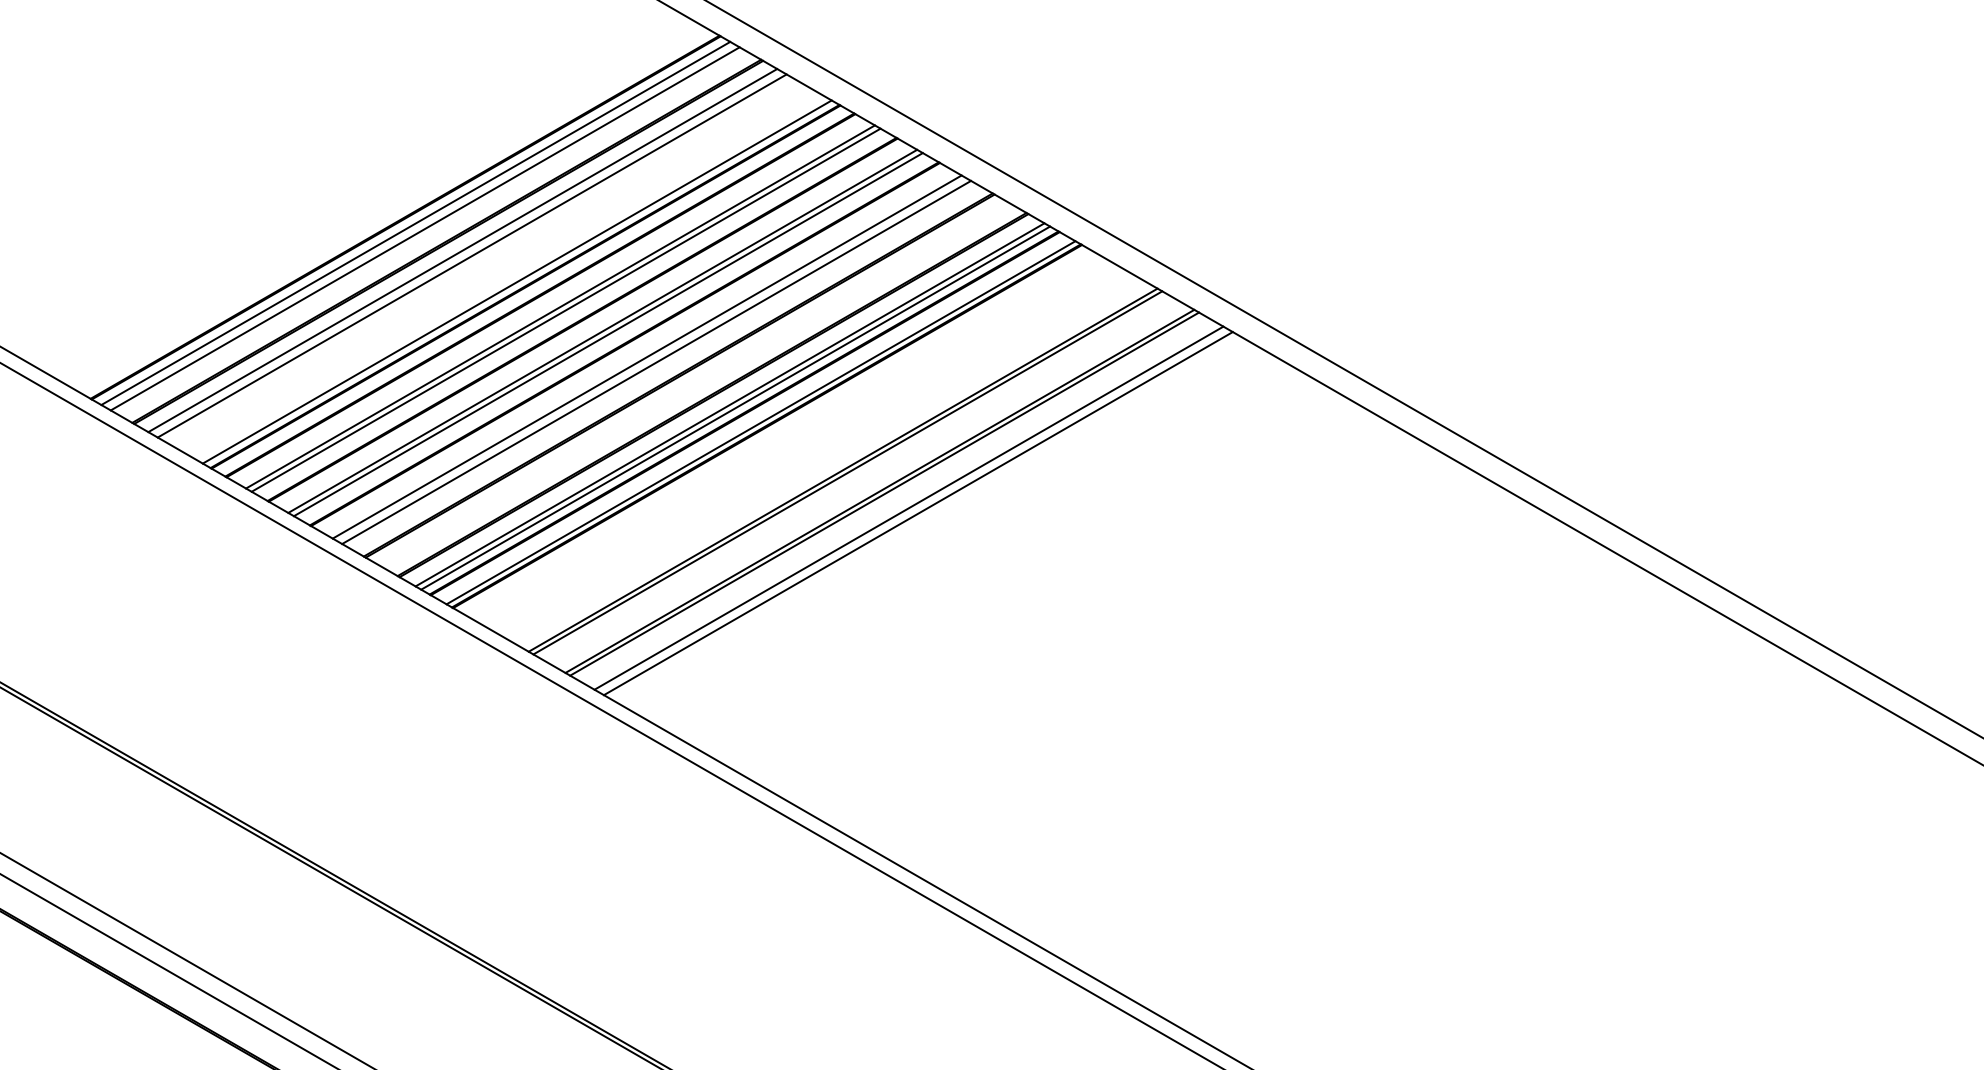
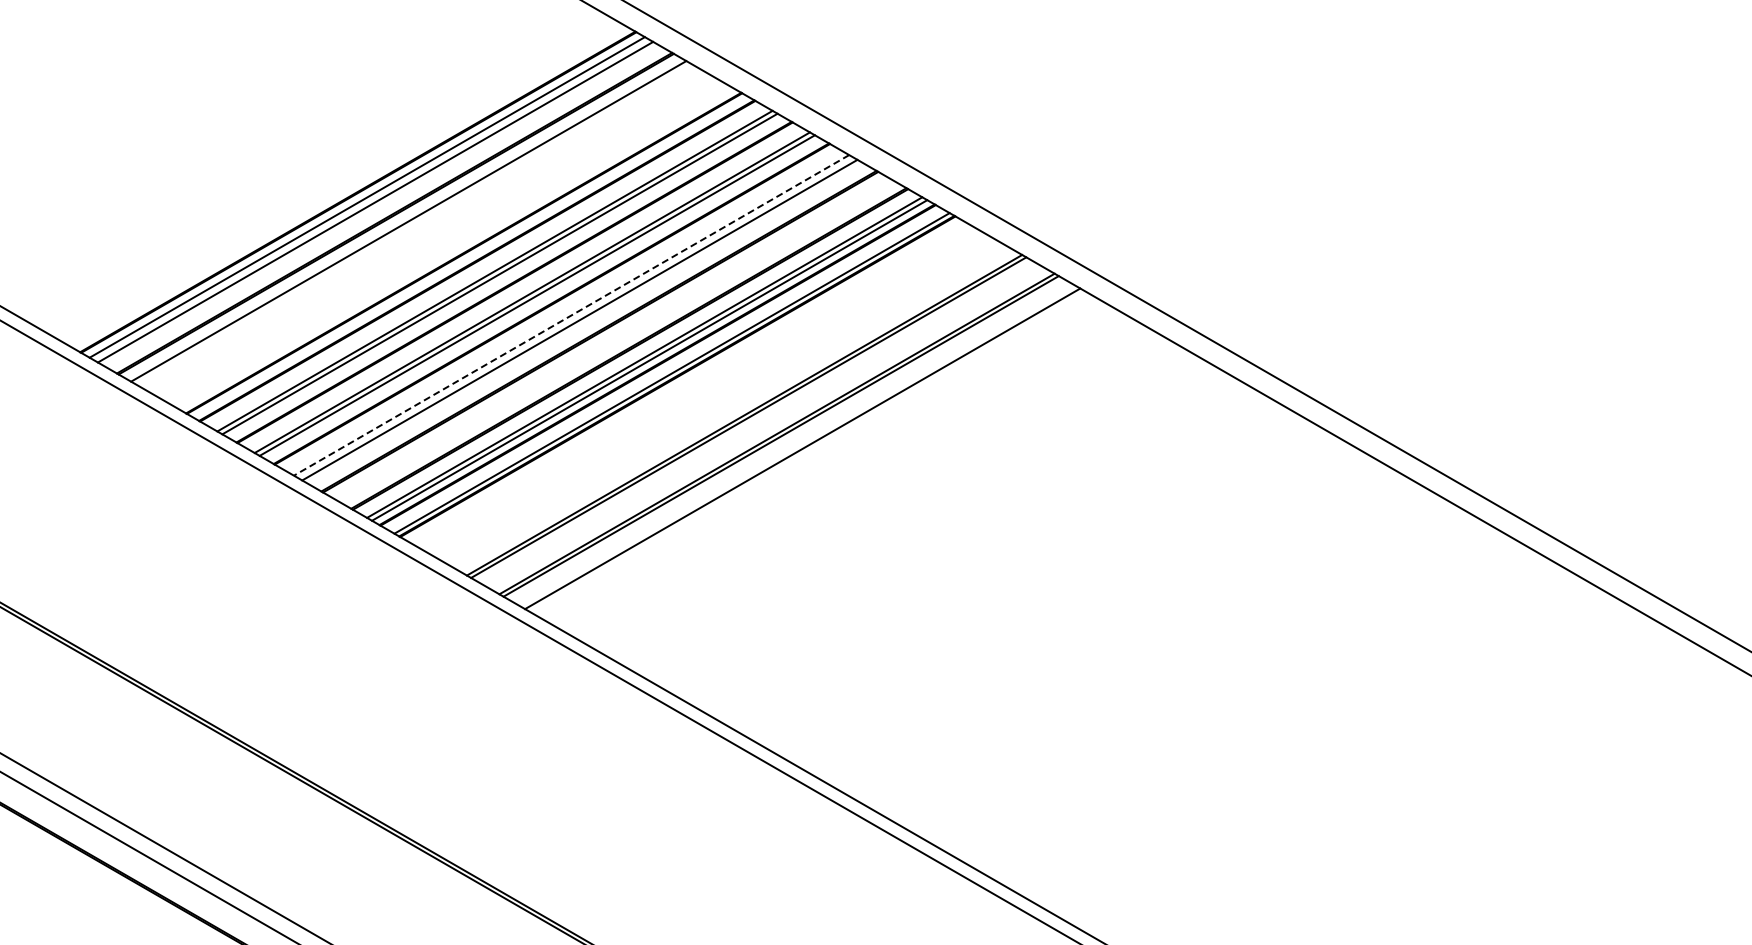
line: (471, 255) -> (416, 225), removed
line: (516, 281) -> (456, 248), removed
line: (647, 357) -> (571, 315), solid -> dashed
line: (917, 513) -> (810, 453), removed

